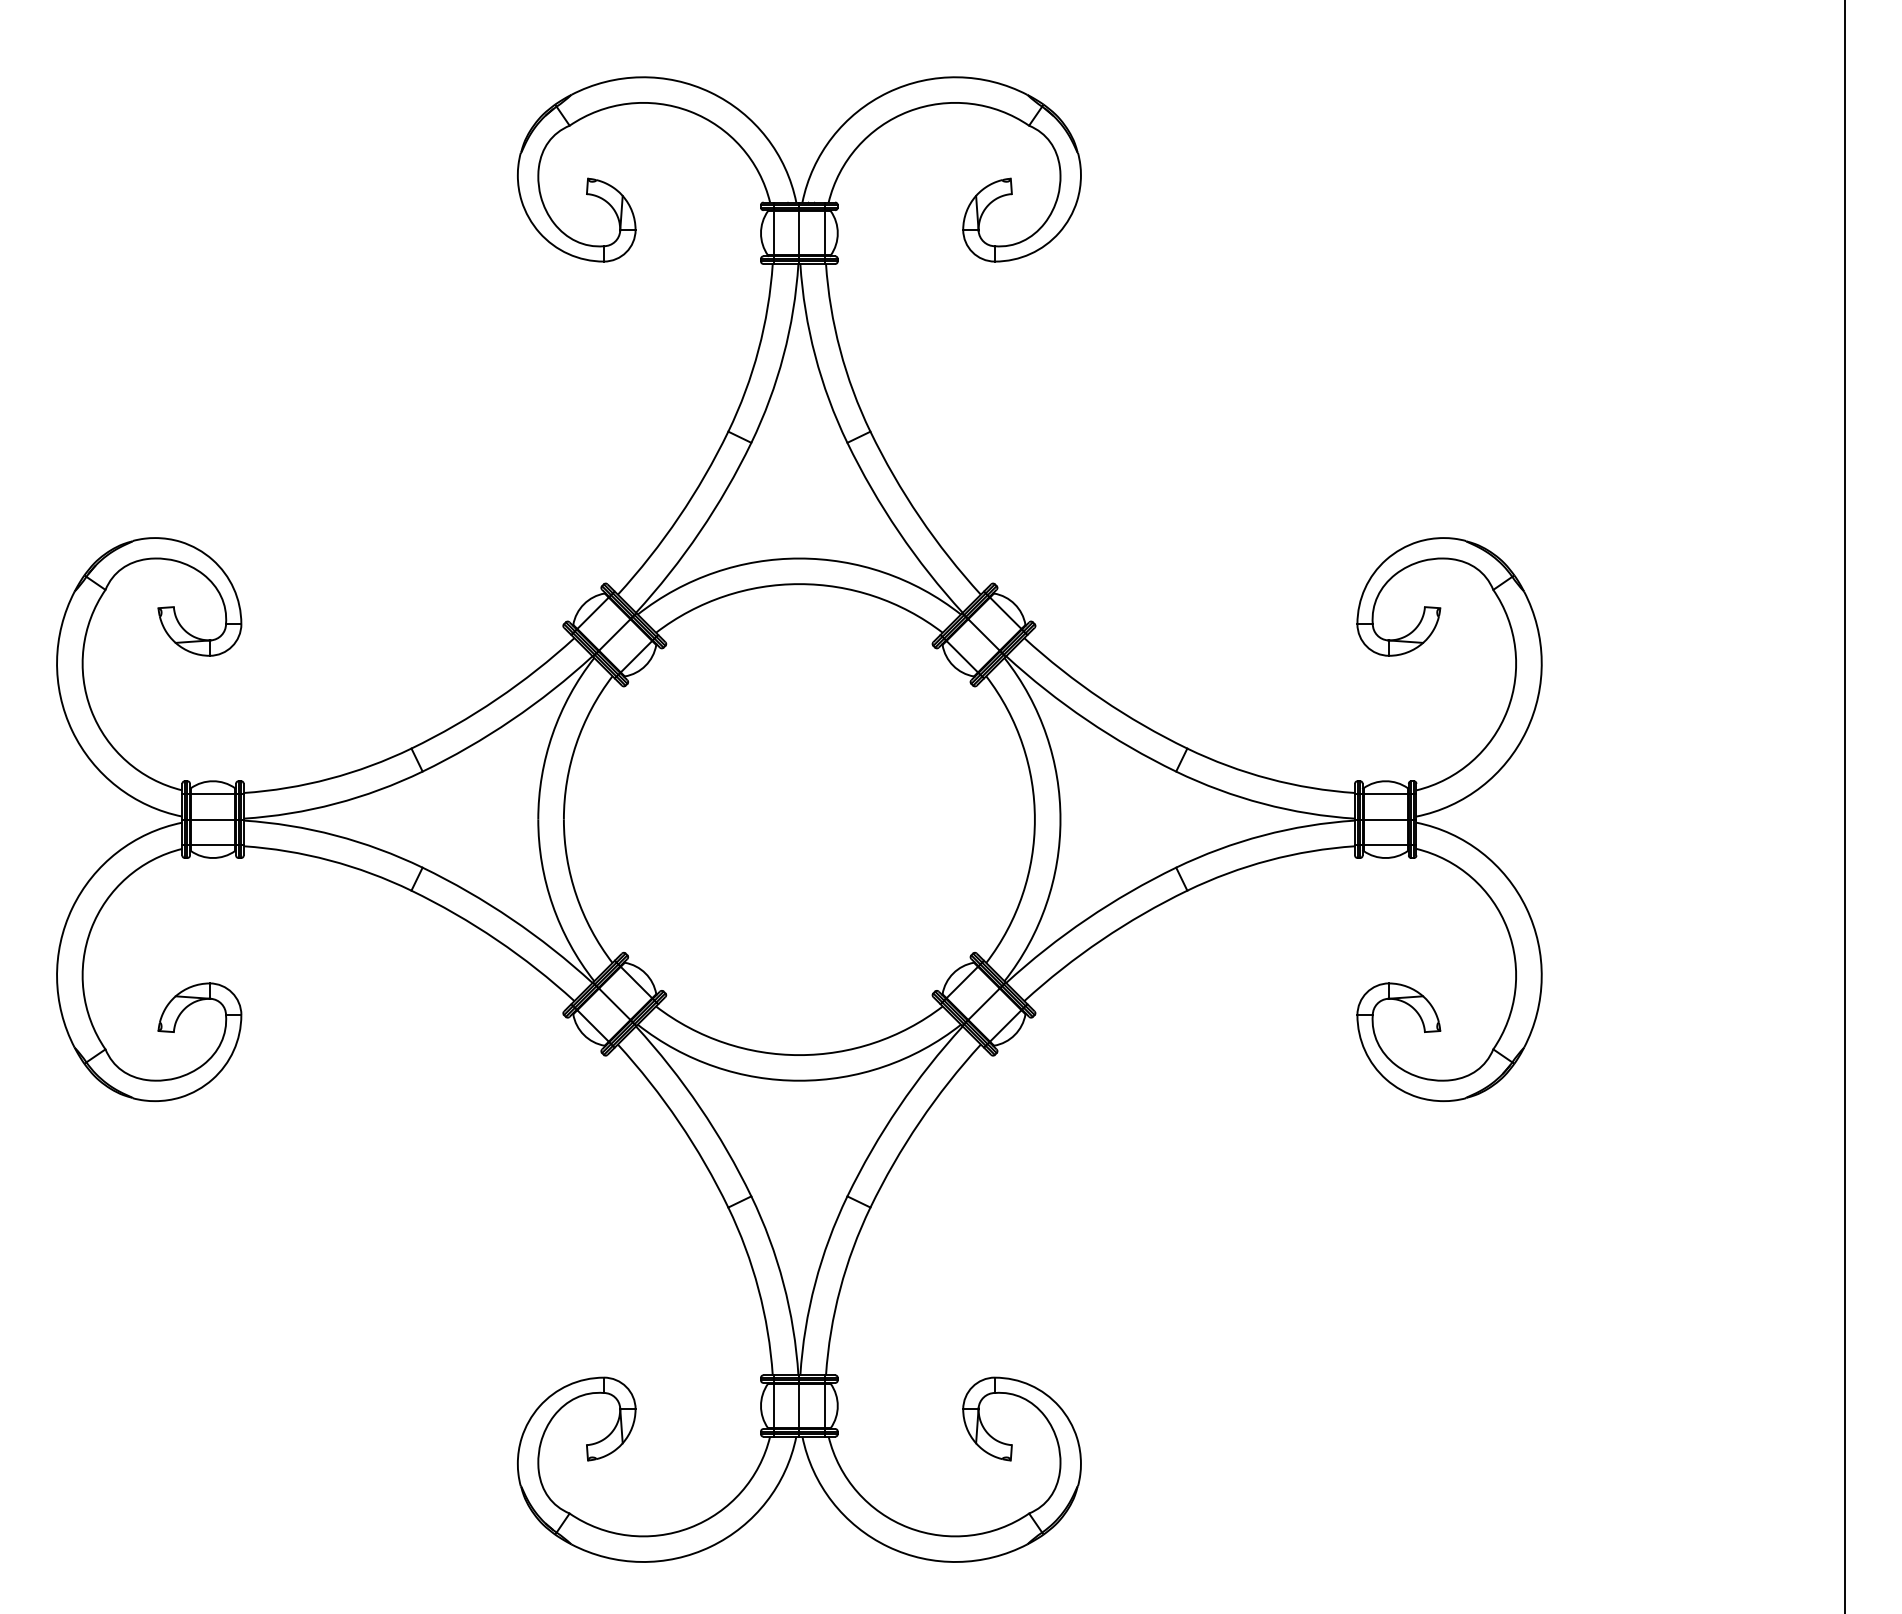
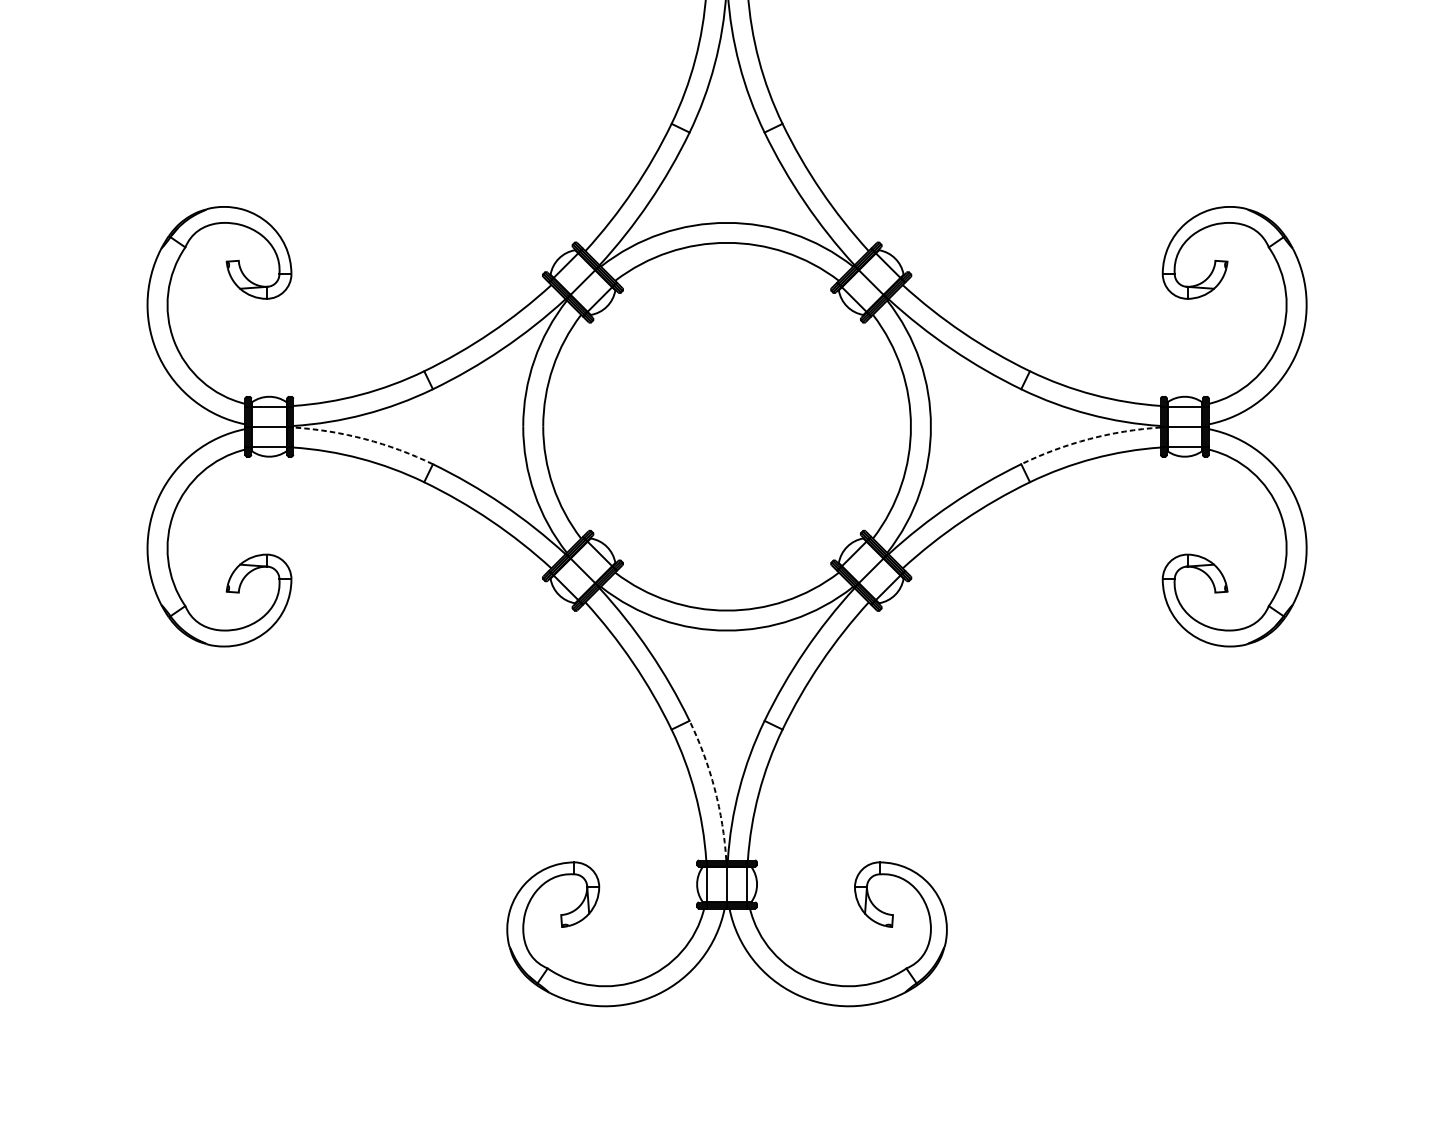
arc: (335, 835) -> (364, 439), solid -> dashed
arc: (1263, 835) -> (1089, 439), solid -> dashed
arc: (783, 1283) -> (714, 788), solid -> dashed

